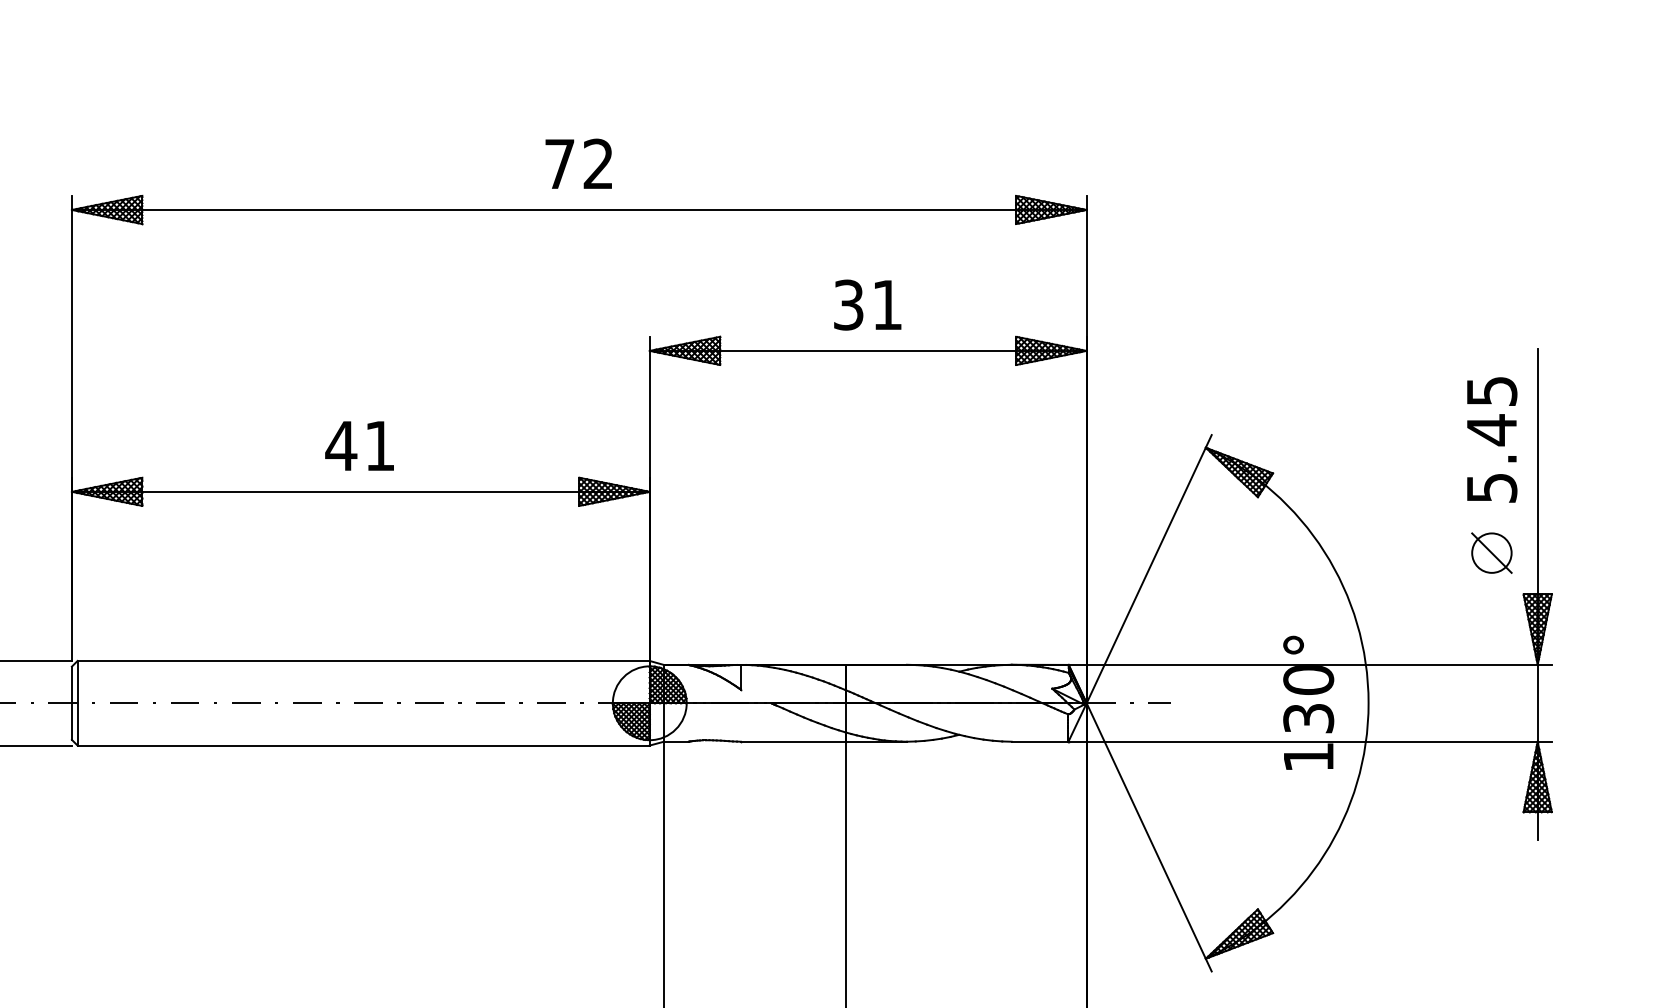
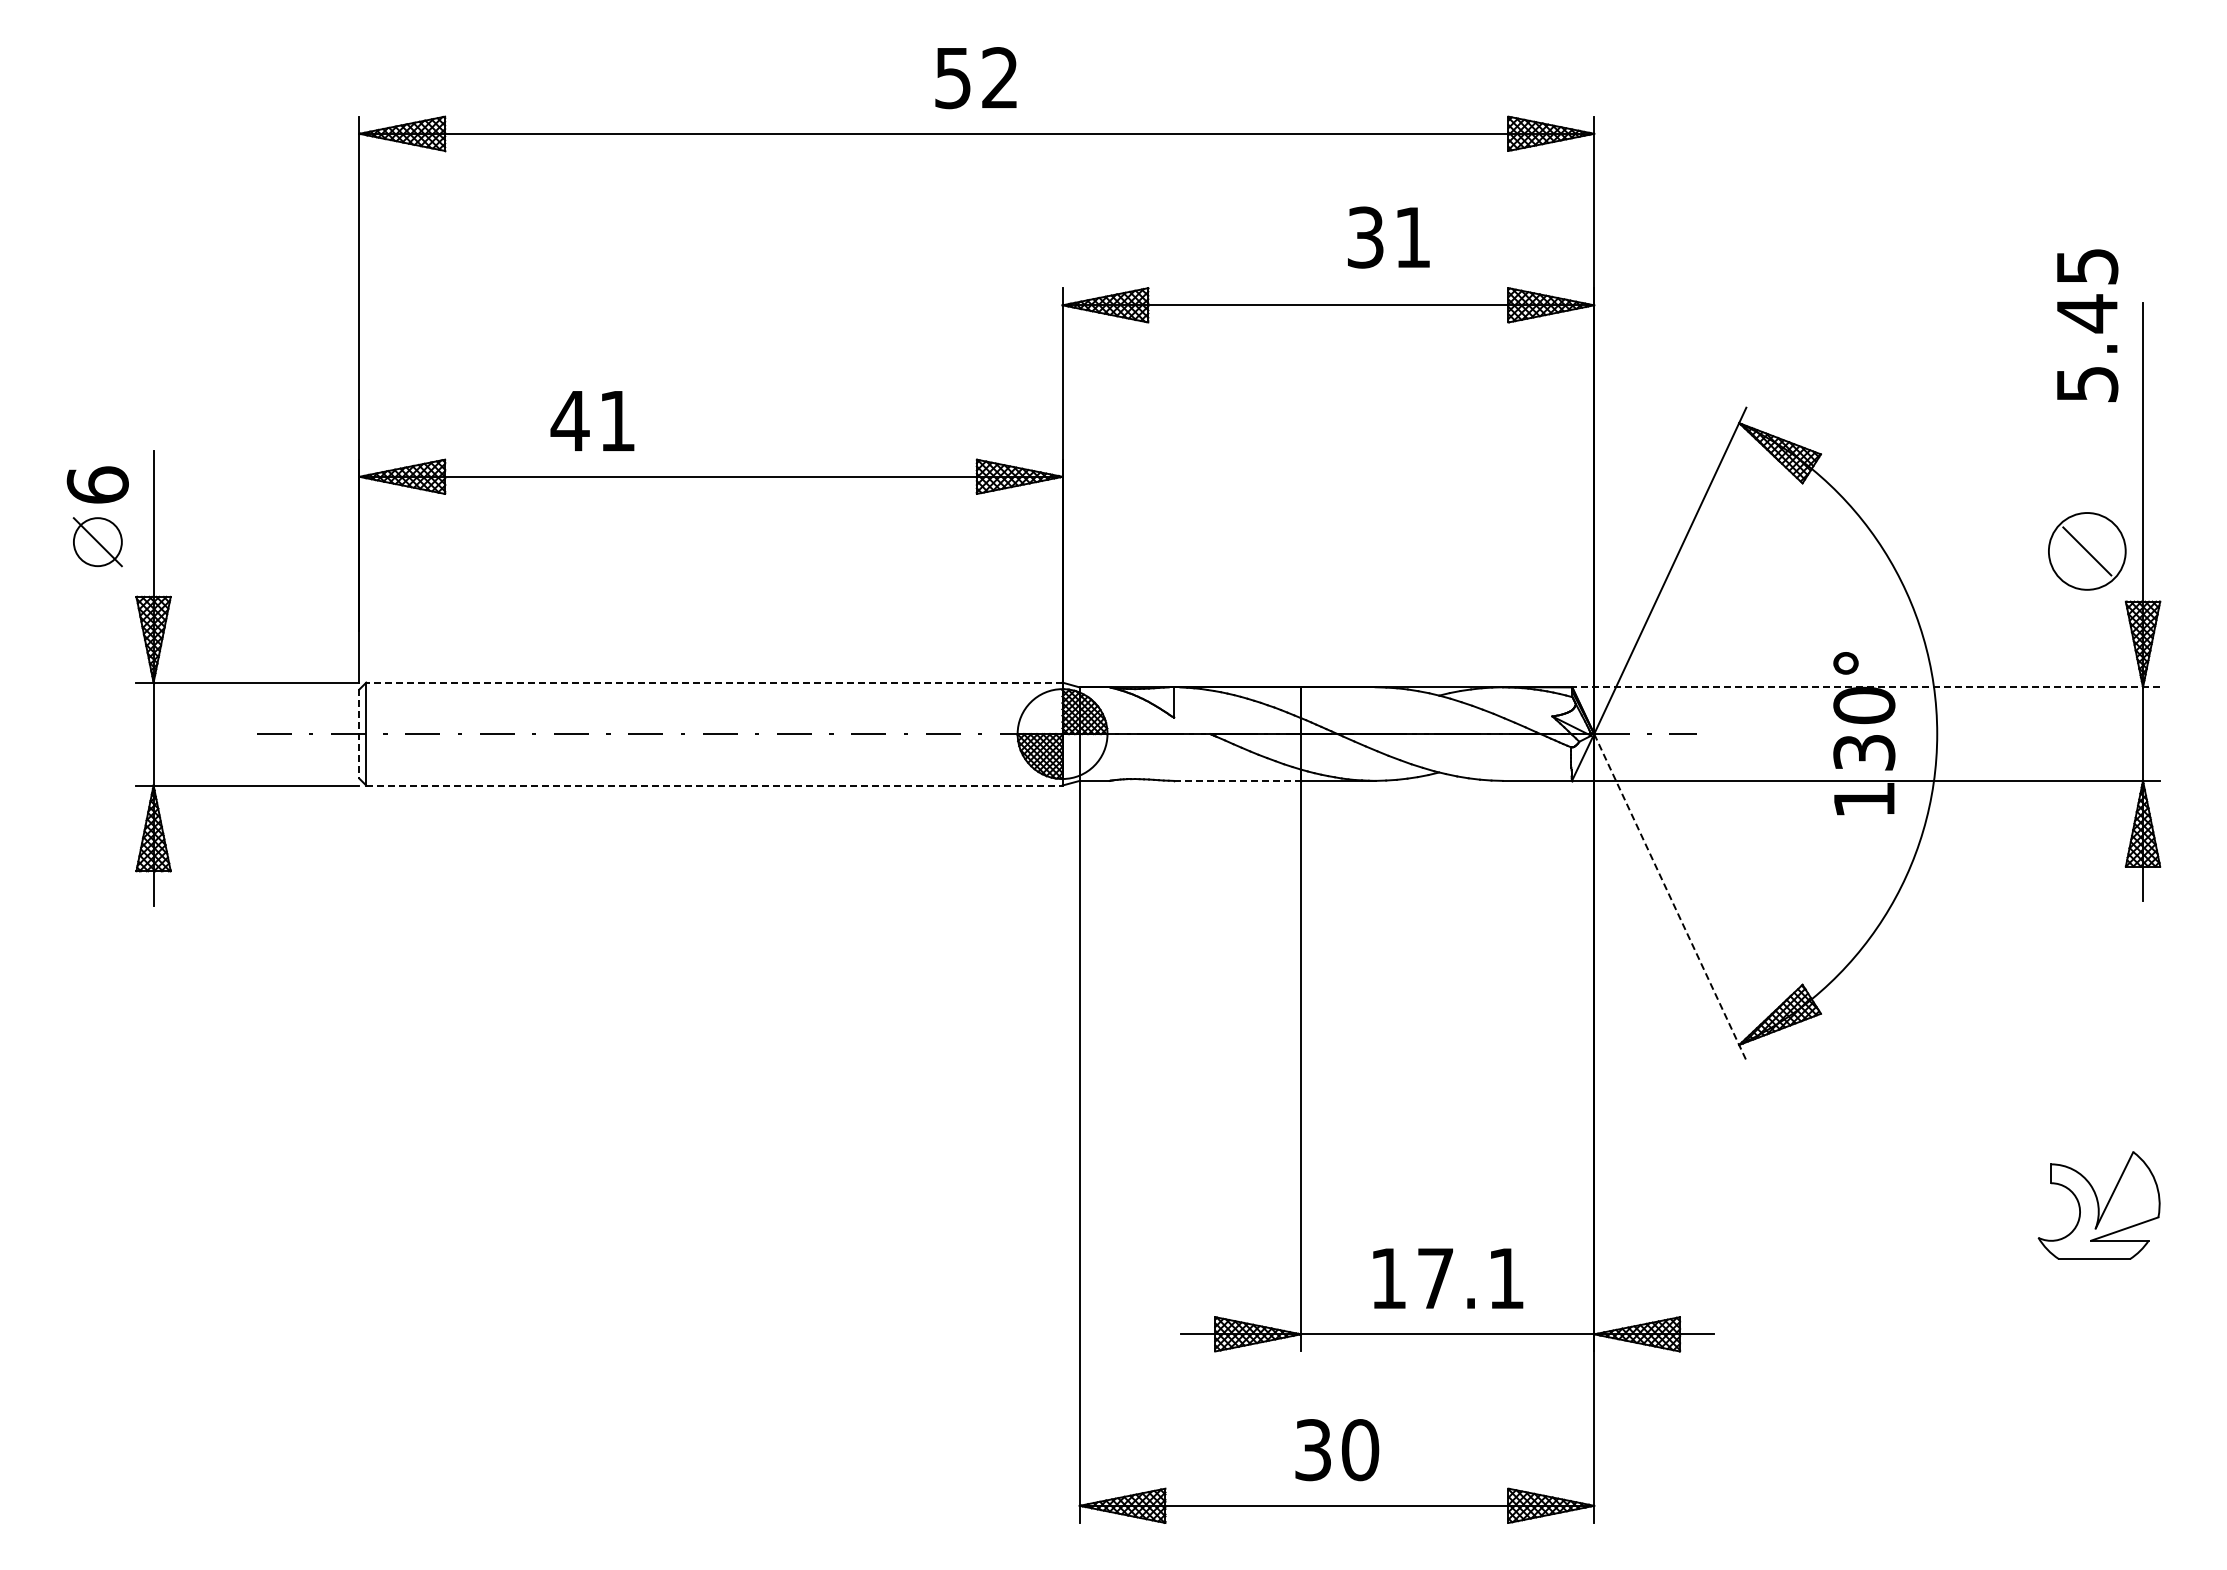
text: (559, 164) -> (952, 78), 72 -> 52
text: (867, 305) -> (1388, 237), moved
text: (1492, 439) -> (2087, 325), moved
text: (359, 445) -> (592, 420), moved
circle: (1492, 553) -> (2087, 551), size x1.6
line: (362, 660) -> (713, 682), solid -> dashed
line: (1310, 664) -> (1866, 687), solid -> dashed
line: (72, 703) -> (359, 734), solid -> dashed
line: (793, 741) -> (1237, 780), solid -> dashed
line: (363, 745) -> (714, 785), solid -> dashed
line: (1149, 837) -> (1670, 897), solid -> dashed

